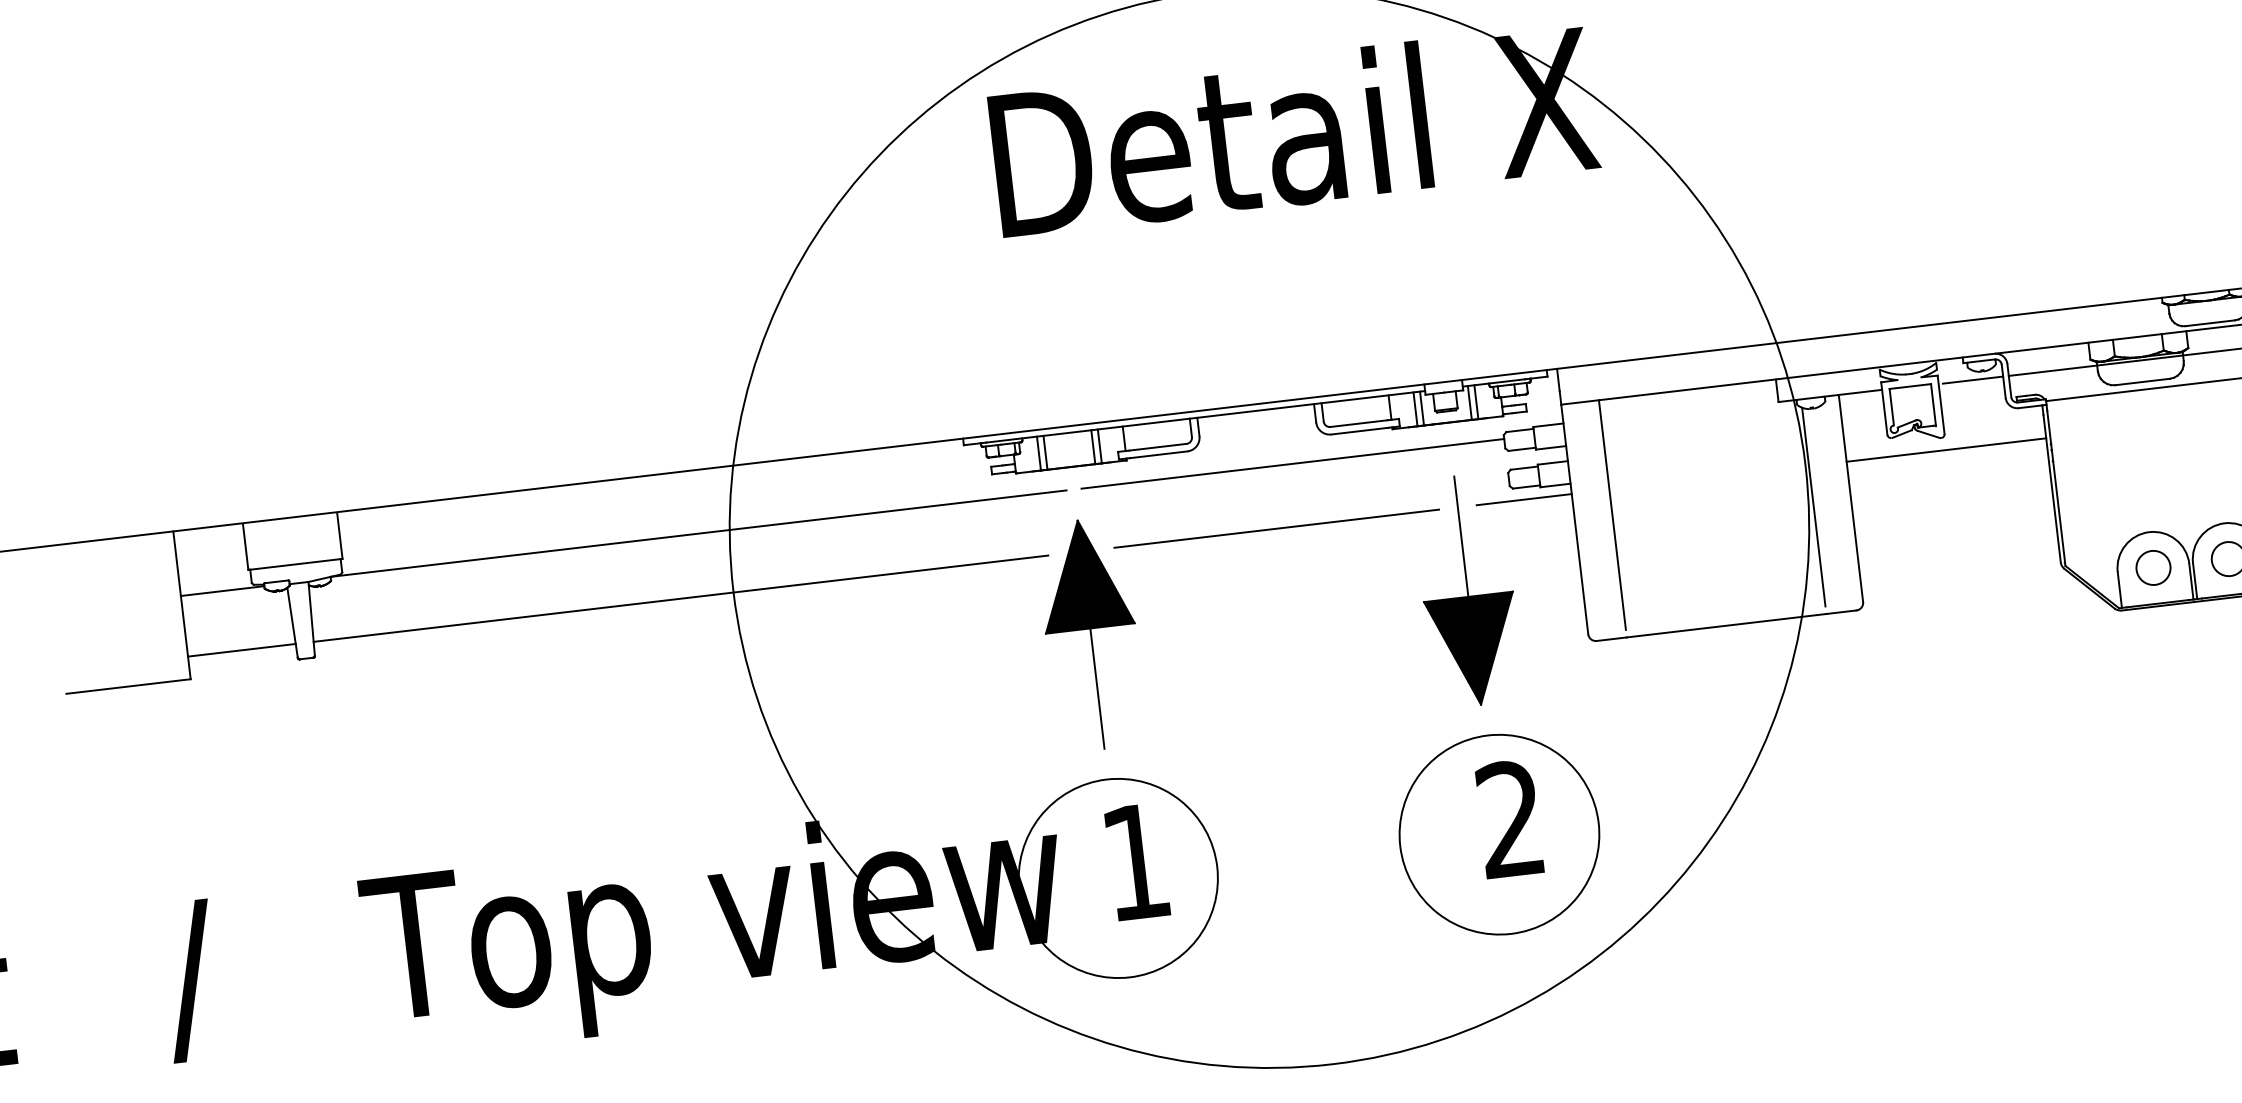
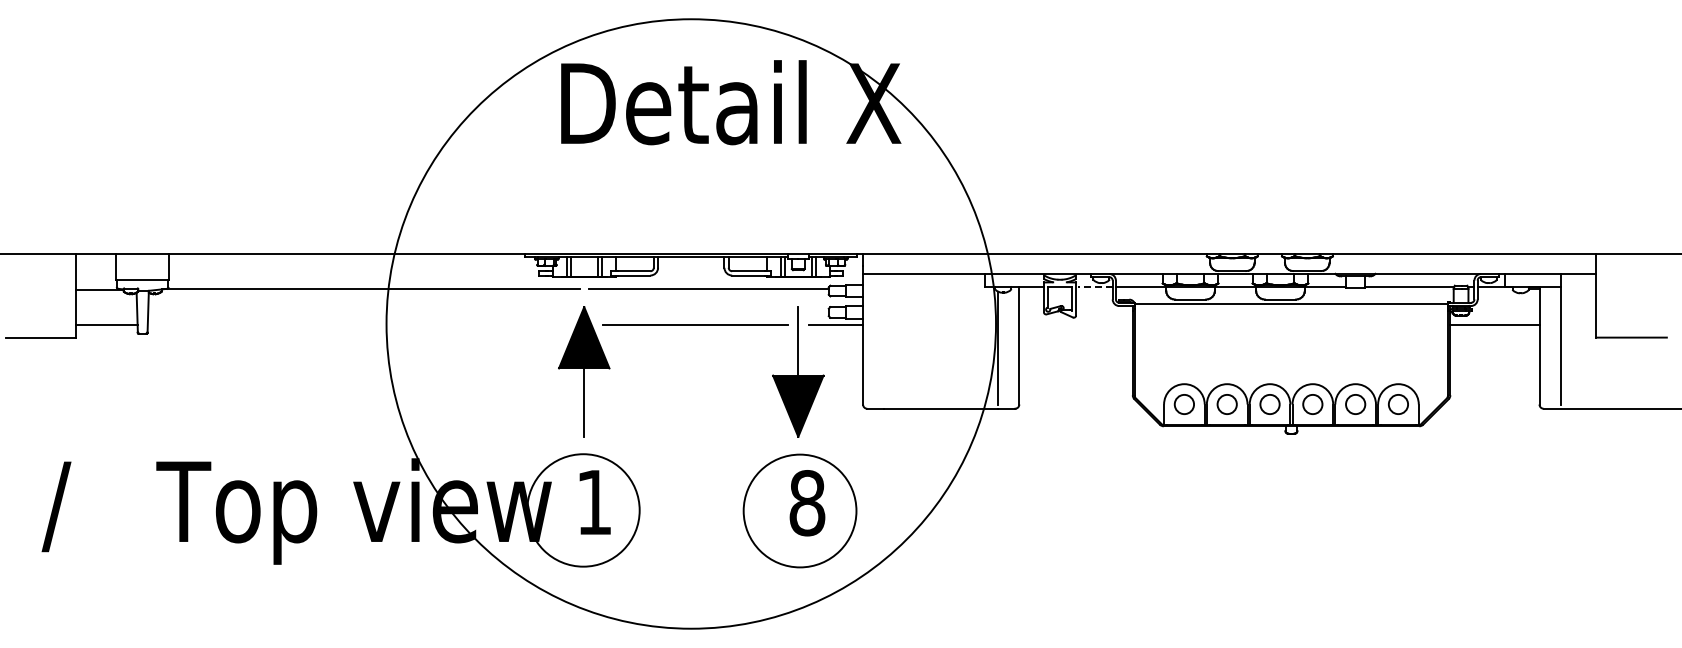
line: (1972, 380) -> (1095, 287), solid -> dashed
line: (1945, 449) -> (1075, 324), removed
line: (1612, 513) -> (884, 338), removed
line: (680, 598) -> (356, 324), removed
text: (1510, 819) -> (807, 503), 2 -> 8

